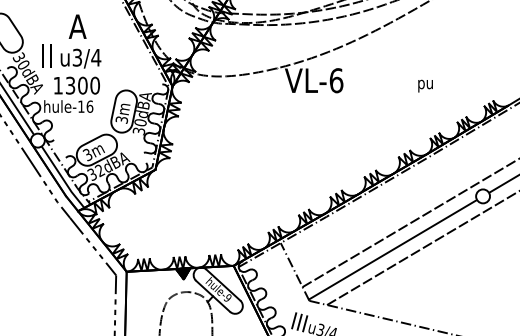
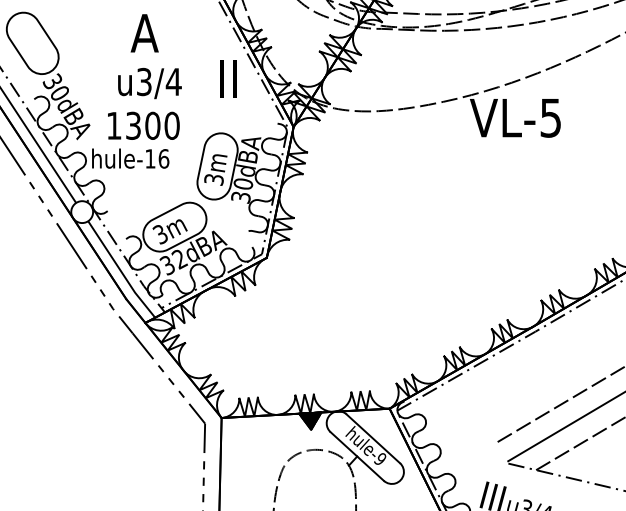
text: (46, 55) -> (227, 78), moved
text: (336, 80) -> (550, 117), VL-6 -> VL-5
line: (294, 271) -> (485, 417), removed

